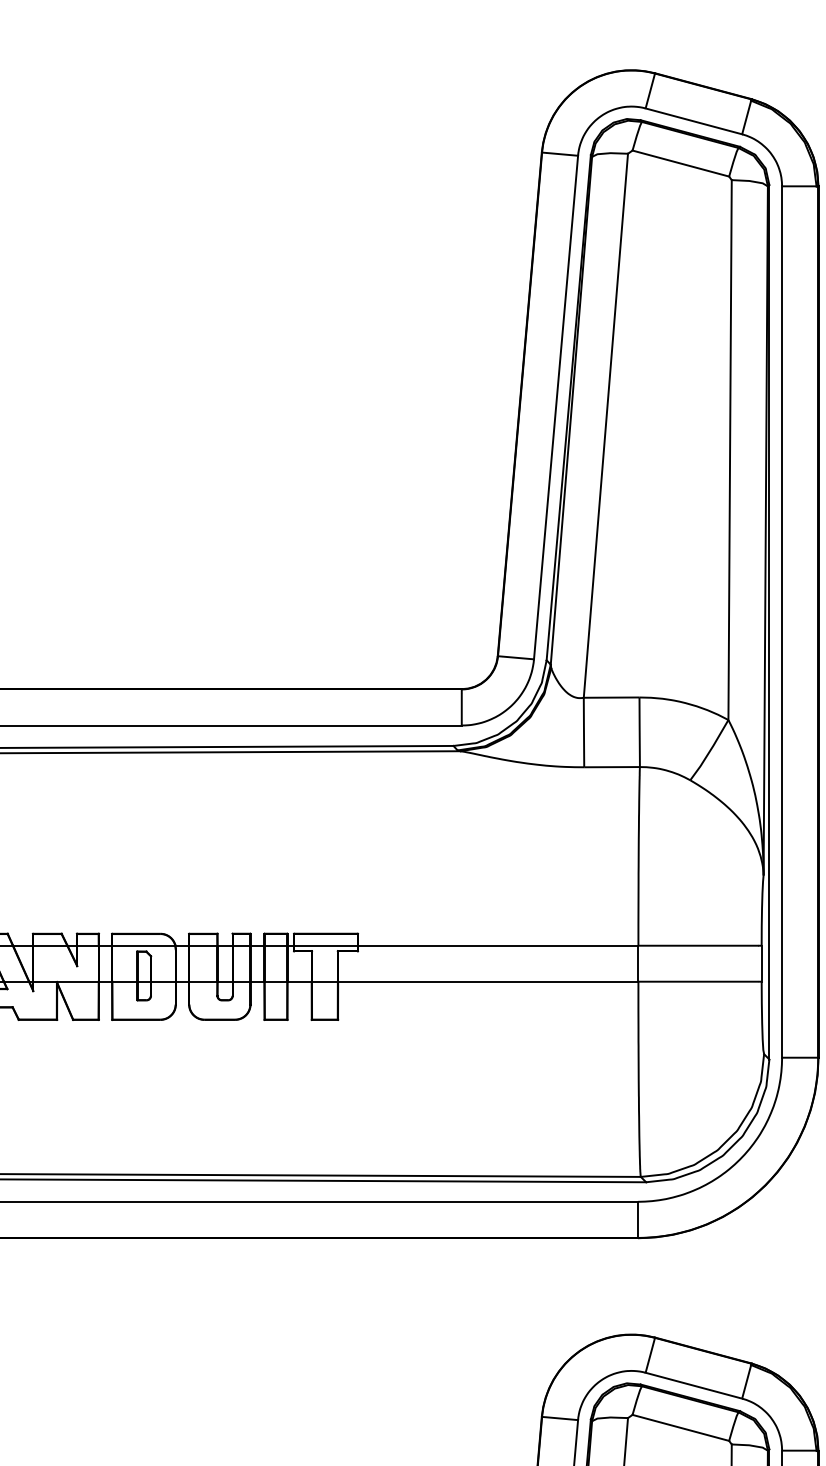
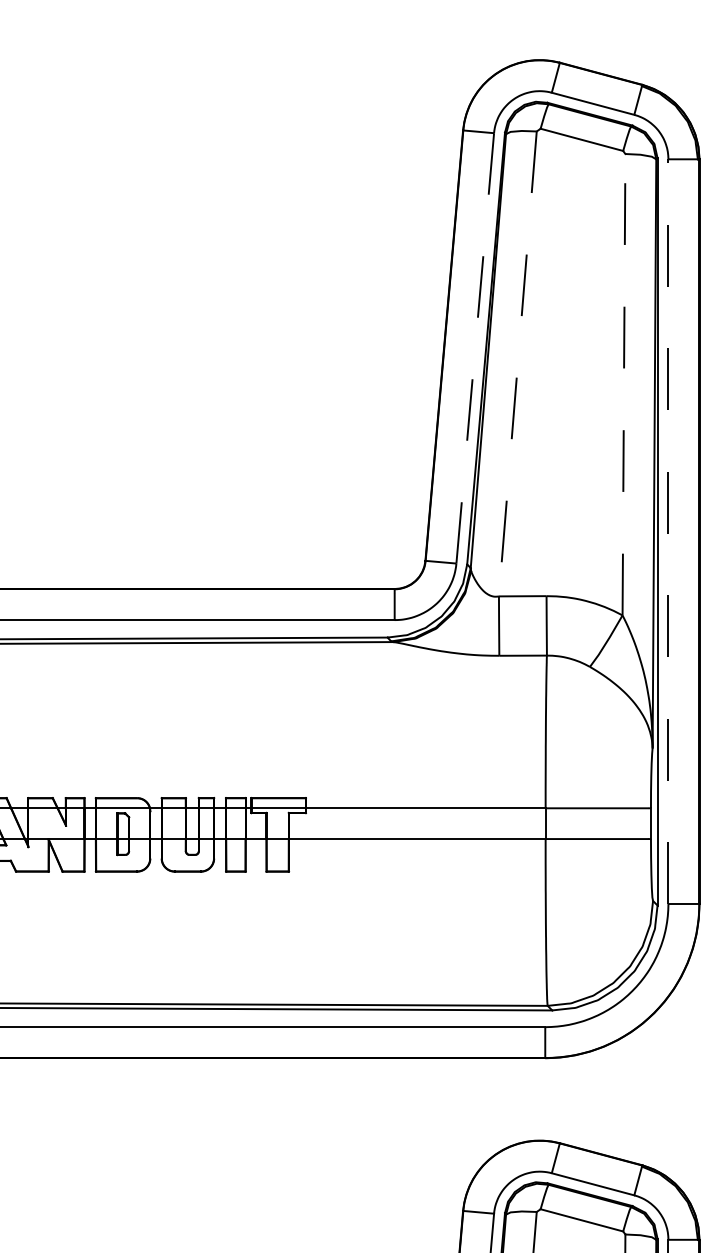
line: (556, 407) -> (475, 348), solid -> dashed
line: (605, 425) -> (517, 363), solid -> dashed
line: (730, 450) -> (624, 385), solid -> dashed
line: (782, 622) -> (668, 532), solid -> dashed

